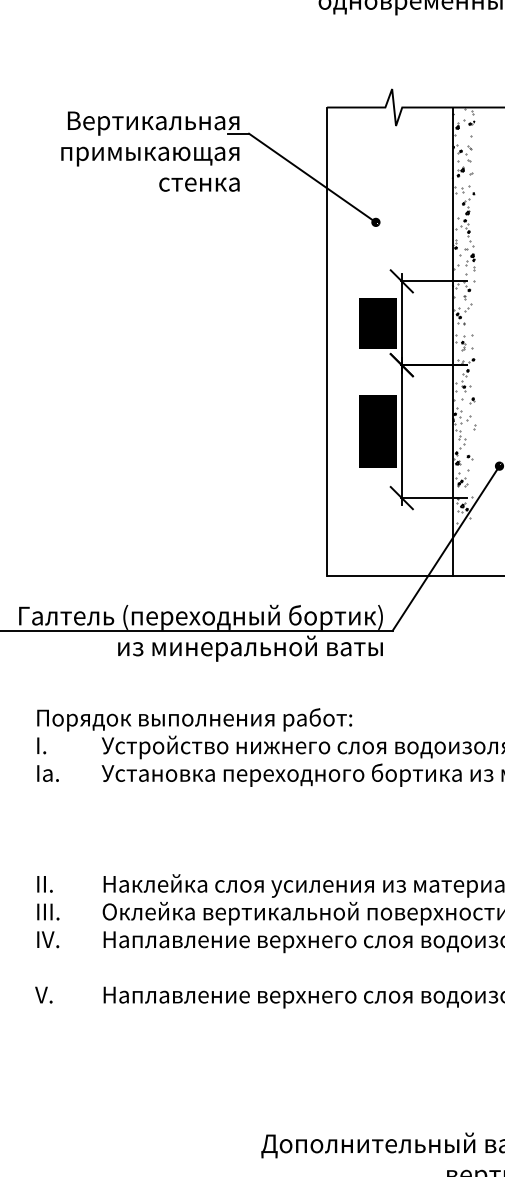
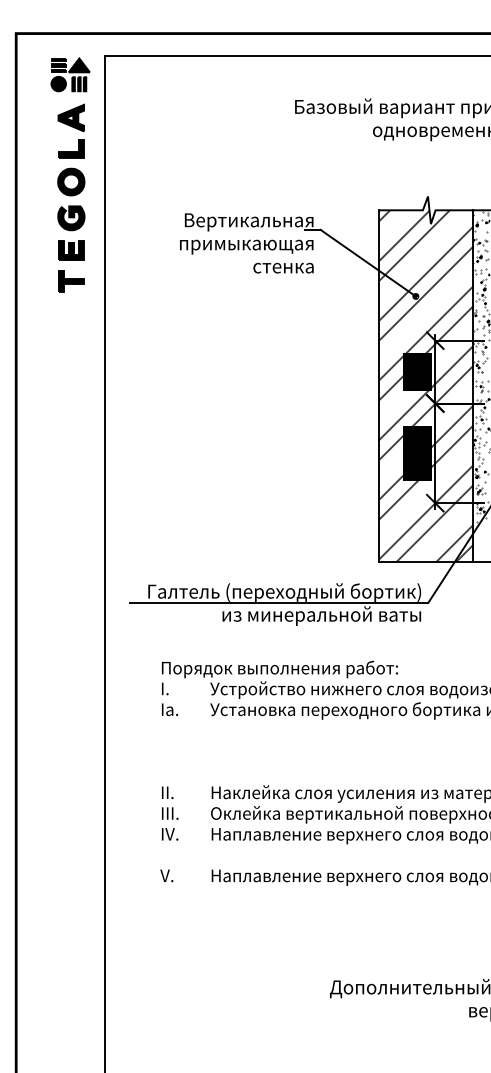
hatch: (390, 341) -> (426, 385), added

